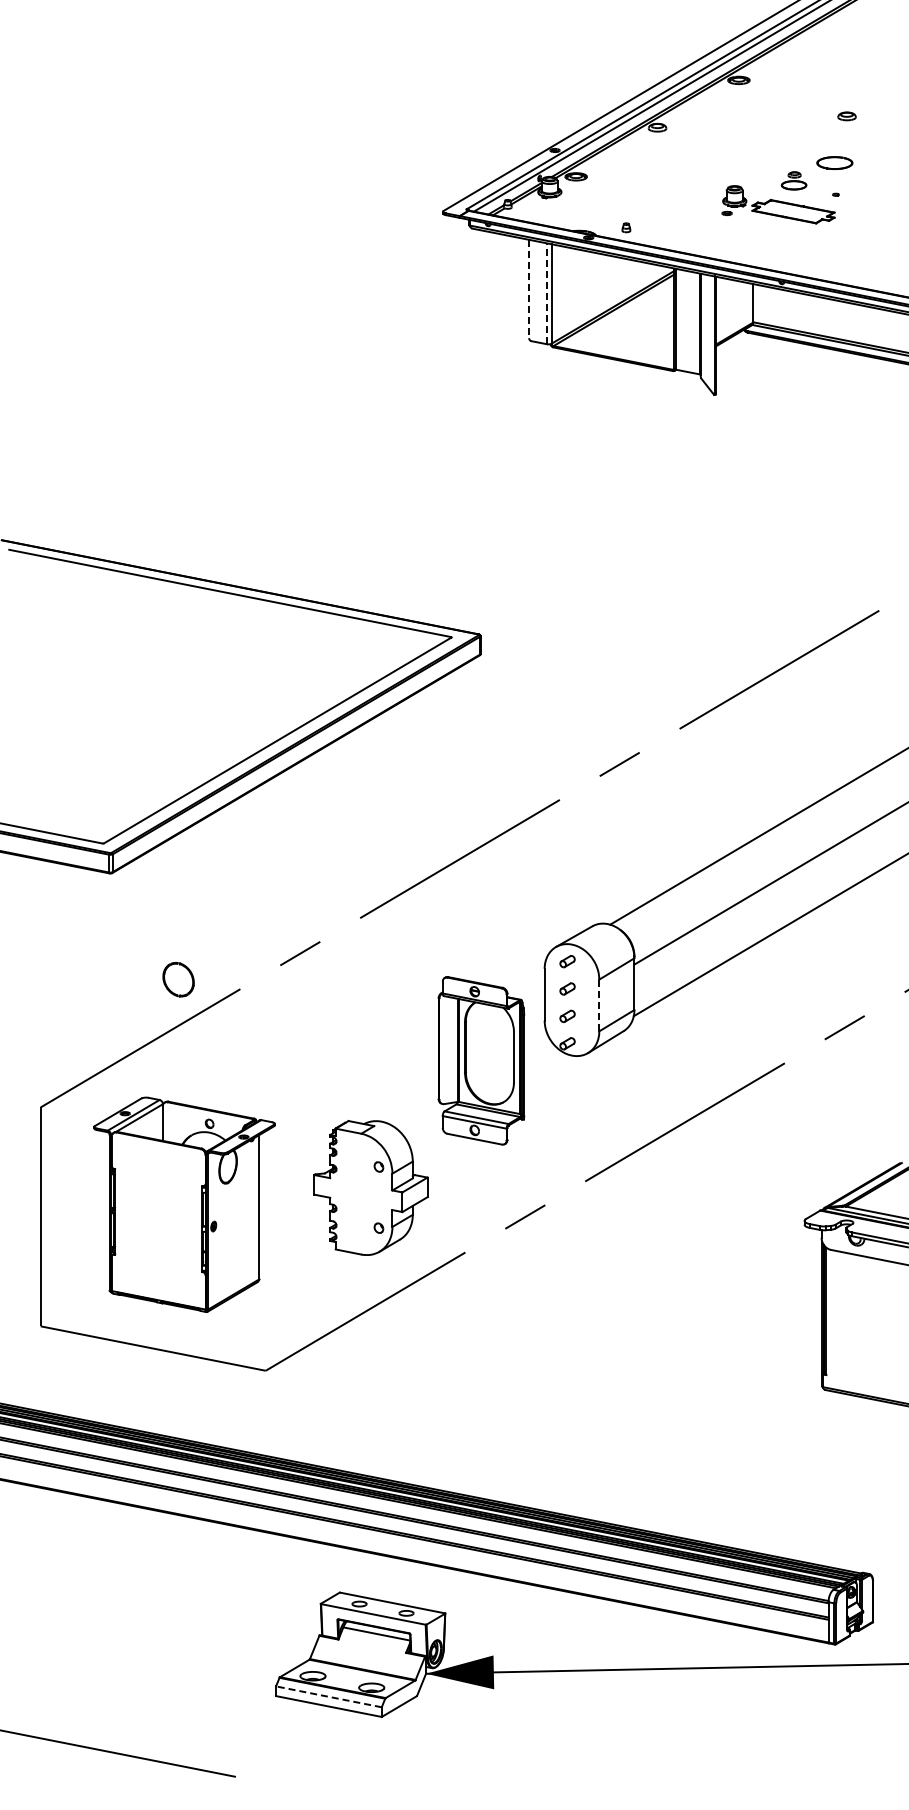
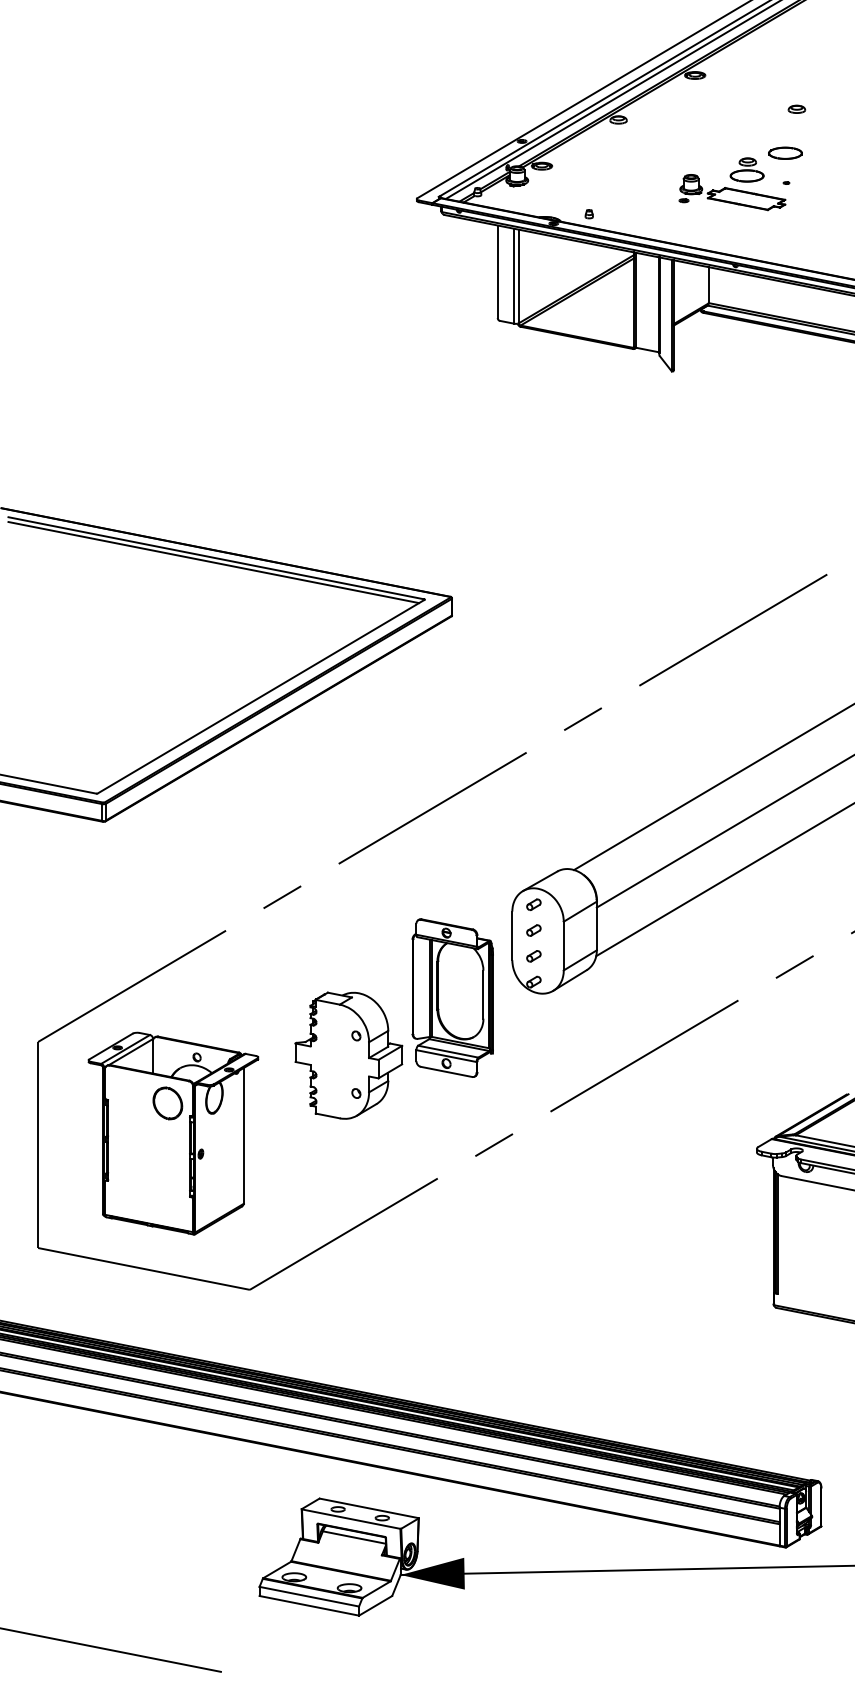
part: (793, 180) -> (746, 169), size x1.43
line: (529, 289) -> (498, 272), dashed -> solid
line: (546, 293) -> (514, 276), dashed -> solid
line: (227, 597) -> (213, 562), added
part: (178, 979) -> (167, 1103), moved
line: (599, 1005) -> (563, 946), dashed -> solid
part: (370, 1187) -> (348, 1055), moved
line: (328, 1696) -> (308, 1596), dashed -> solid

